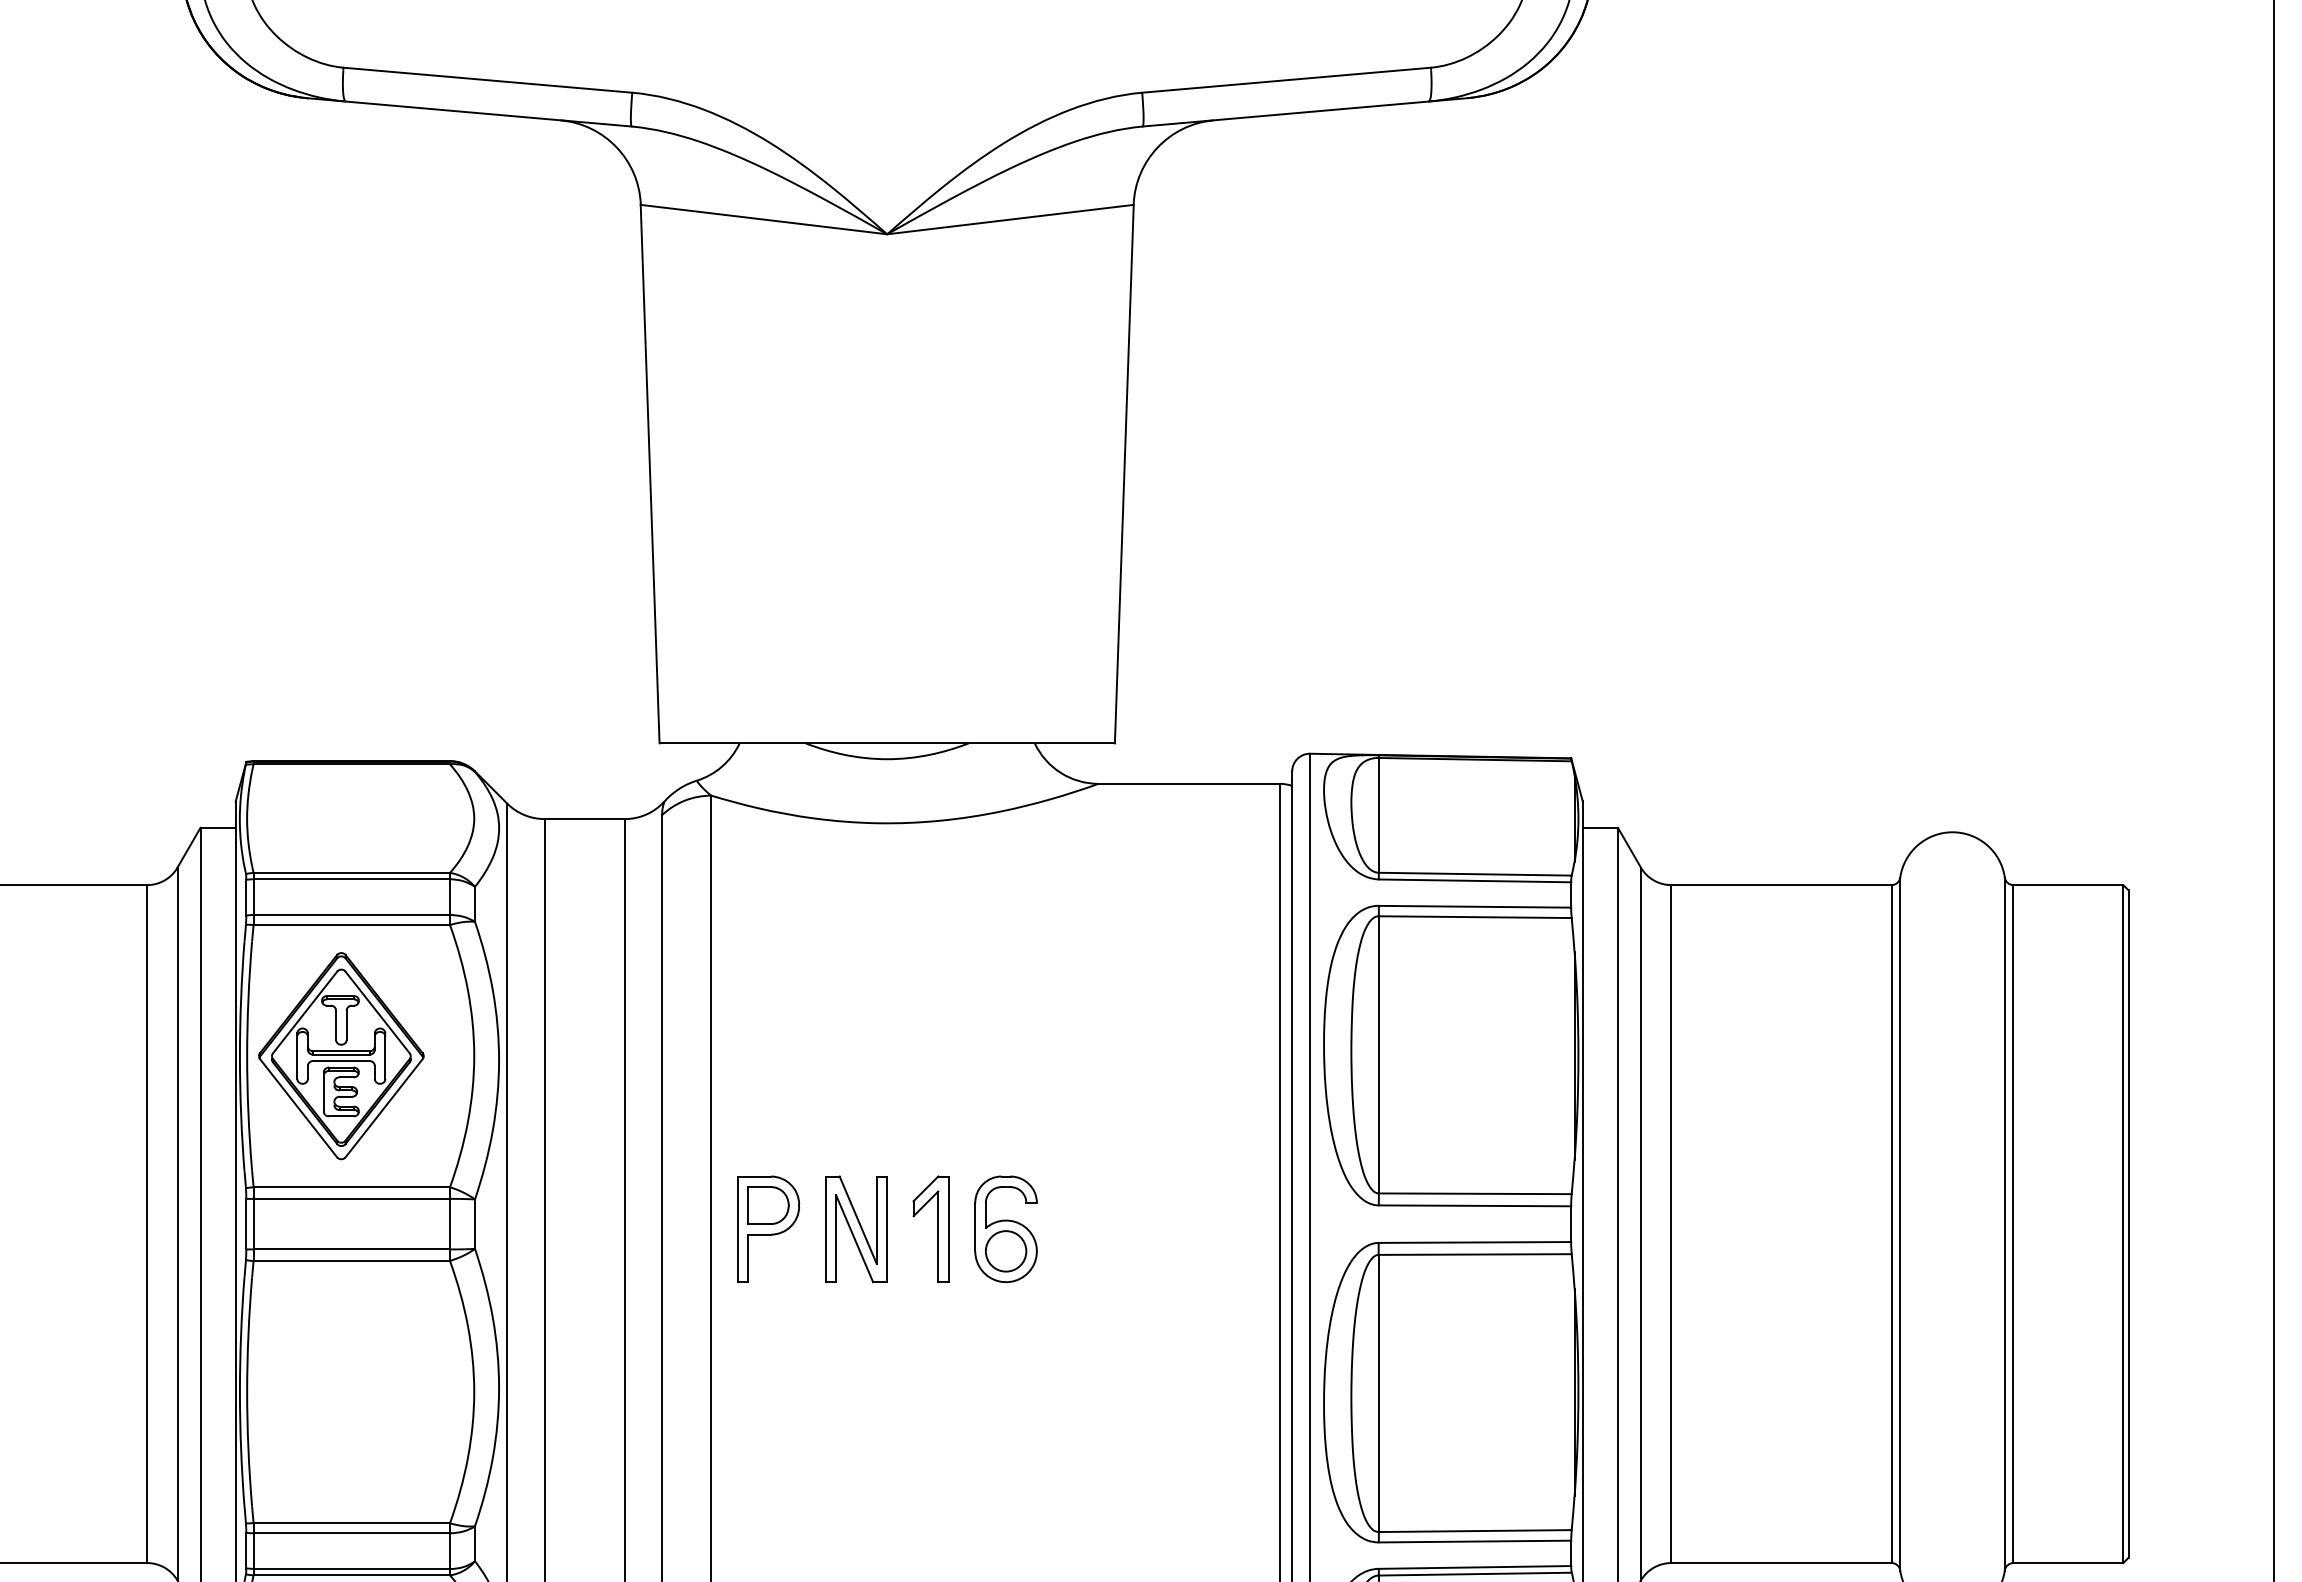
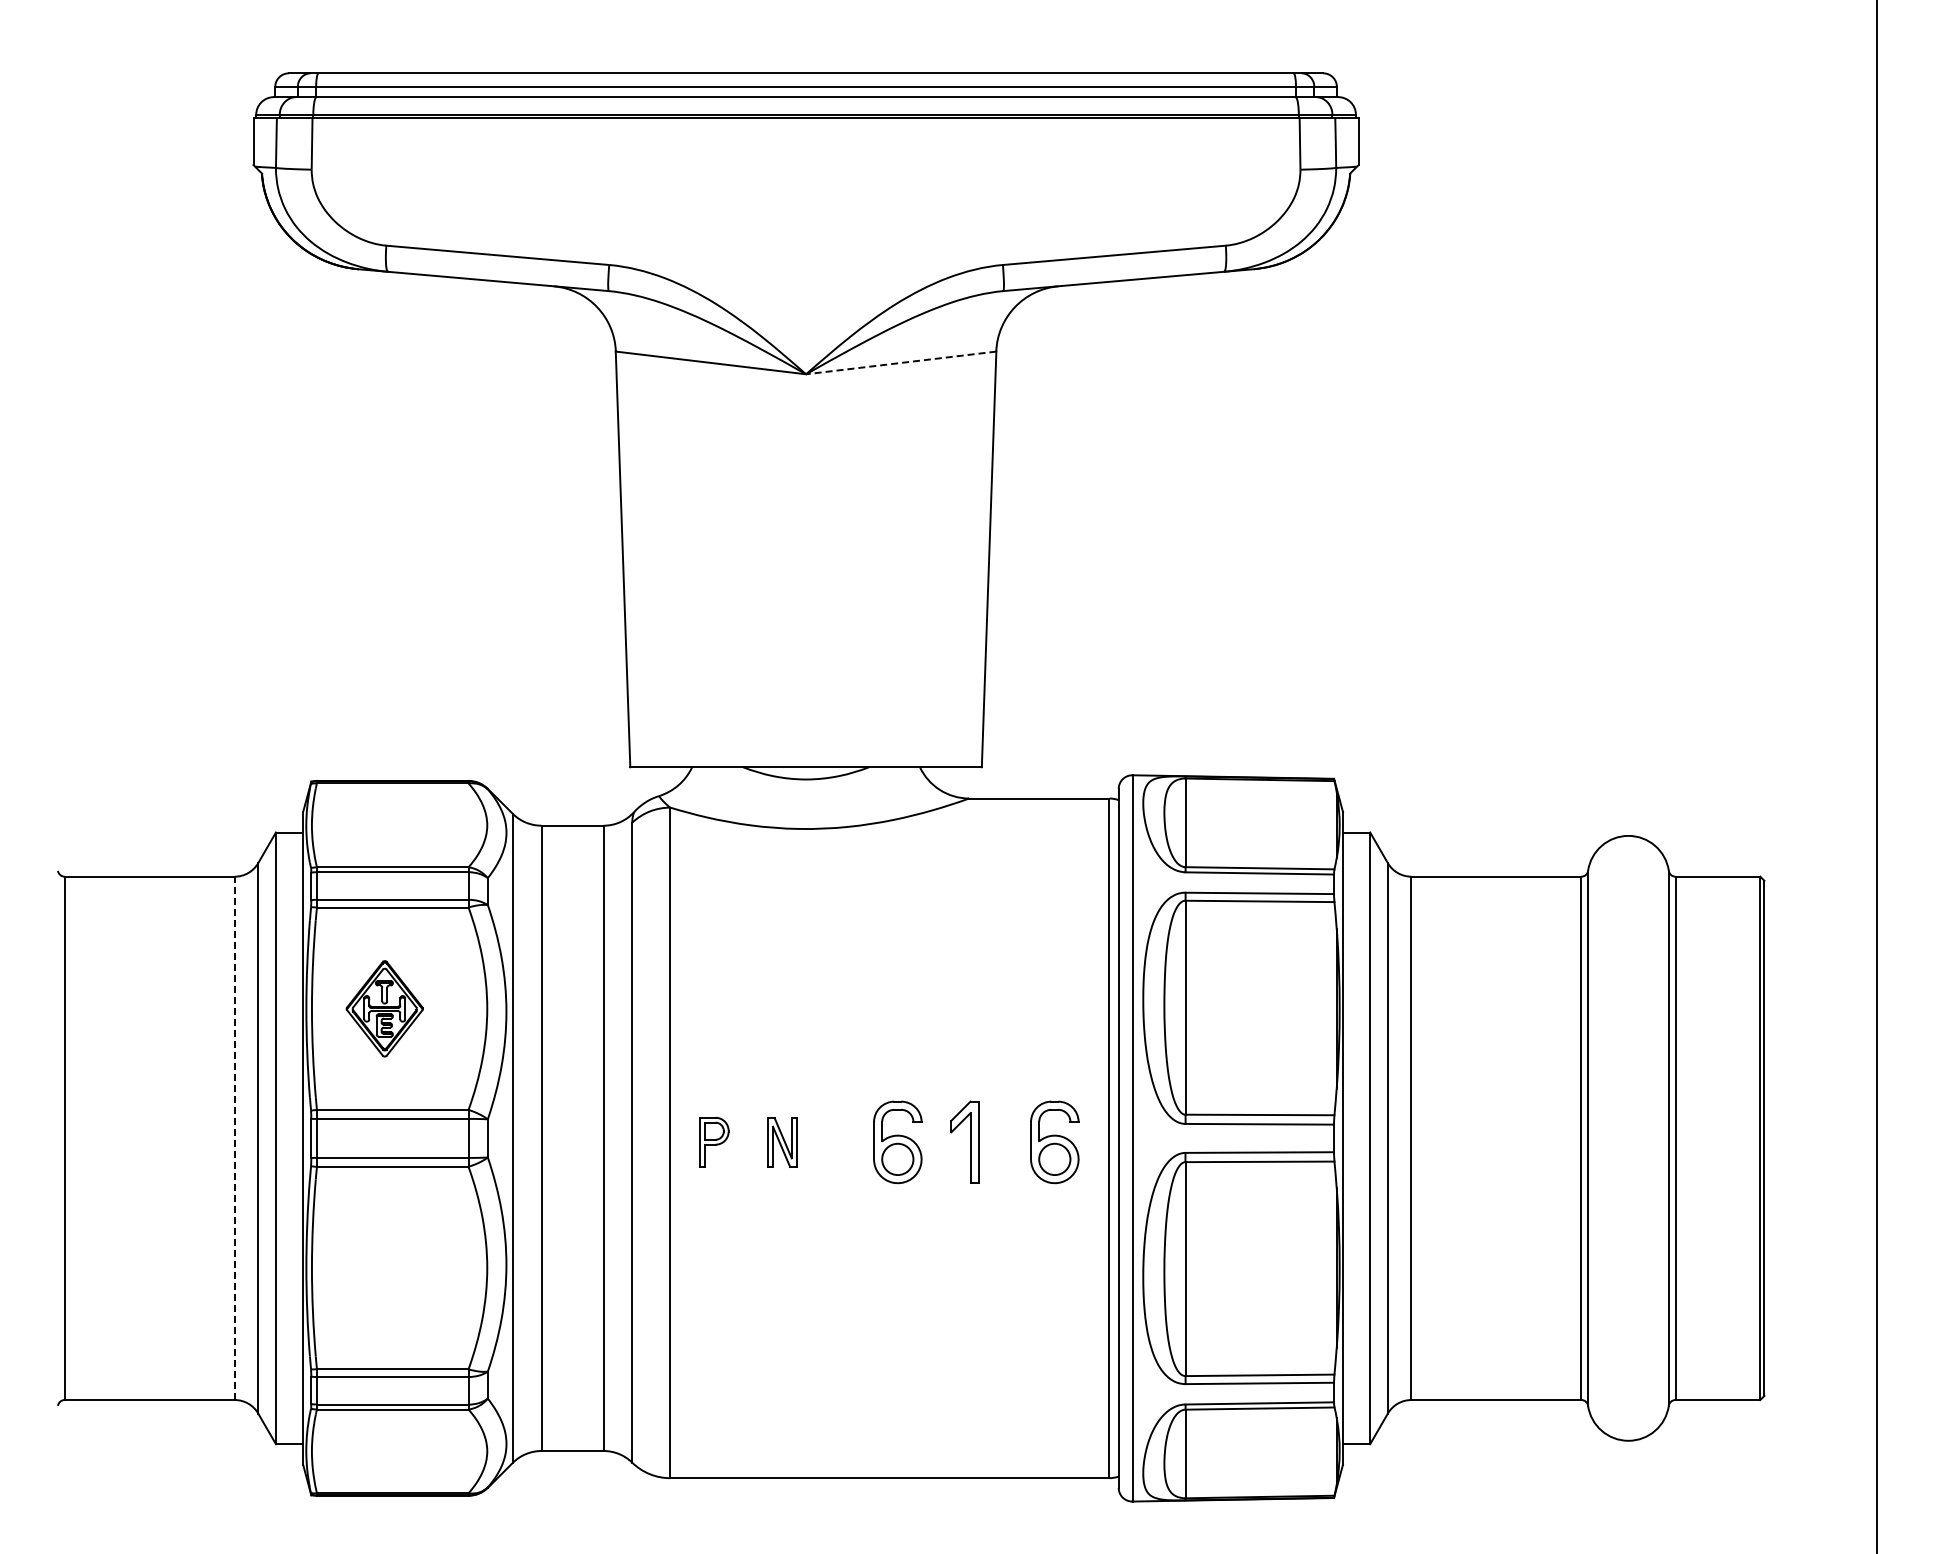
line: (1010, 219) -> (901, 362), solid -> dashed
part: (341, 1055) -> (384, 1008), size x0.6
line: (146, 1224) -> (234, 1138), solid -> dashed
part: (768, 1228) -> (714, 1141), size x0.6
part: (930, 1228) -> (964, 1141), moved
part: (856, 1229) -> (782, 1142), size x0.6
part: (1209, 1229) -> (1054, 1142), added

